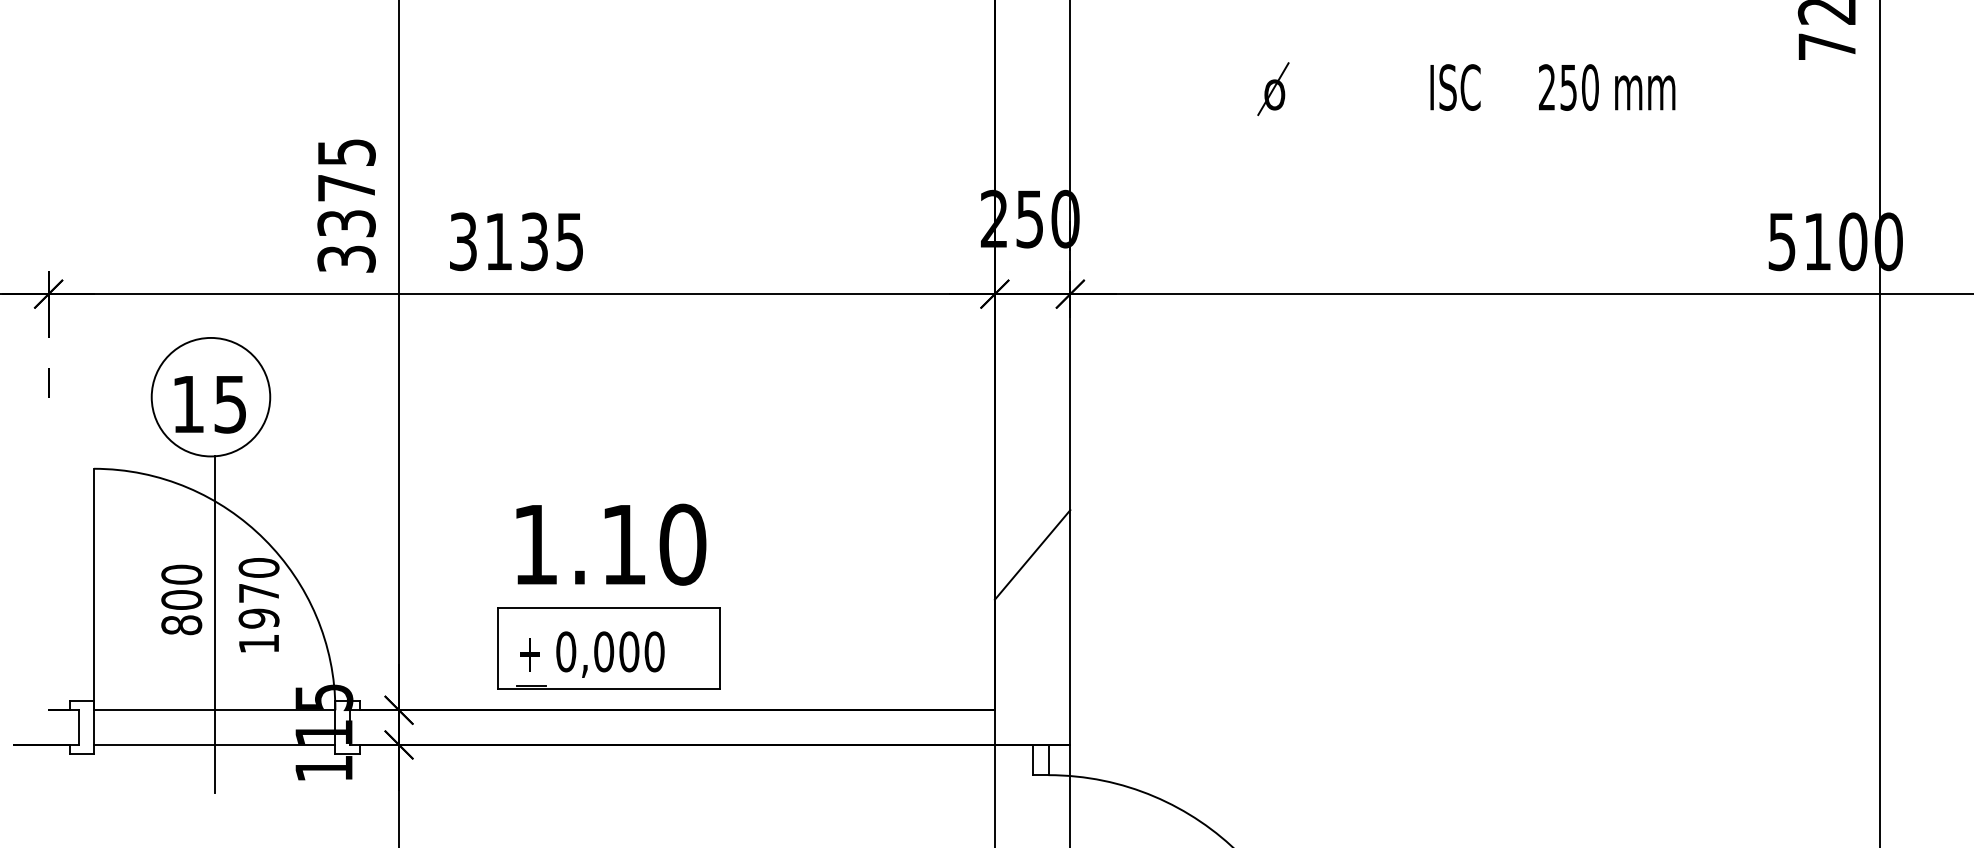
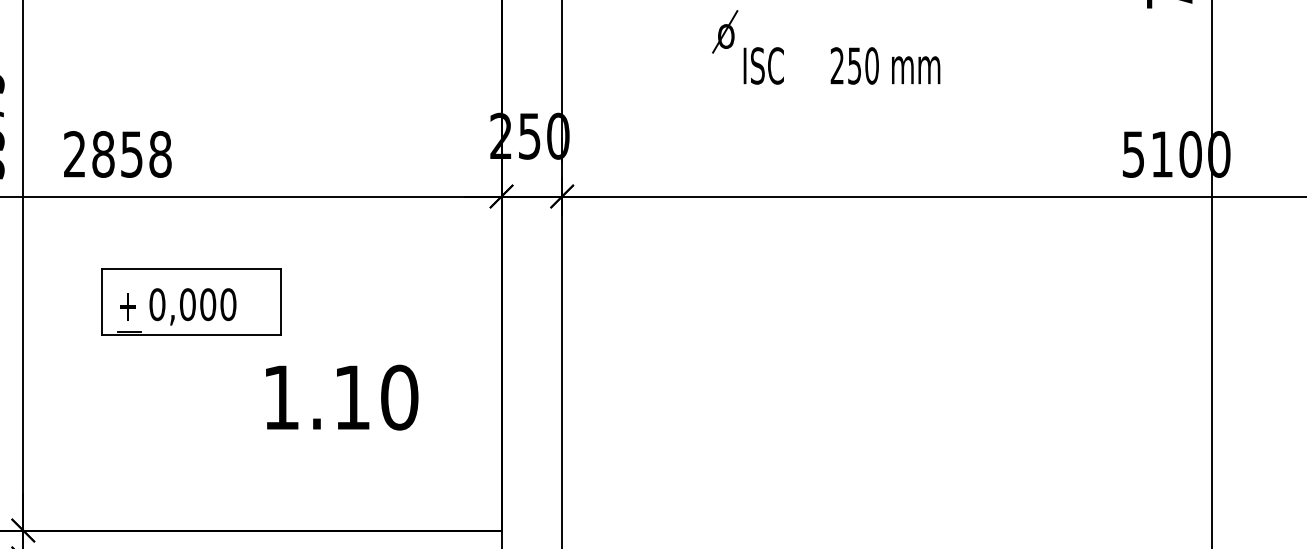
text: (1552, 87) -> (841, 65), moved
text: (516, 241) -> (117, 154), 3135 -> 2858
text: (611, 544) -> (342, 397), moved
line: (1032, 554) -> (531, 405), removed
part: (608, 648) -> (191, 301), moved

